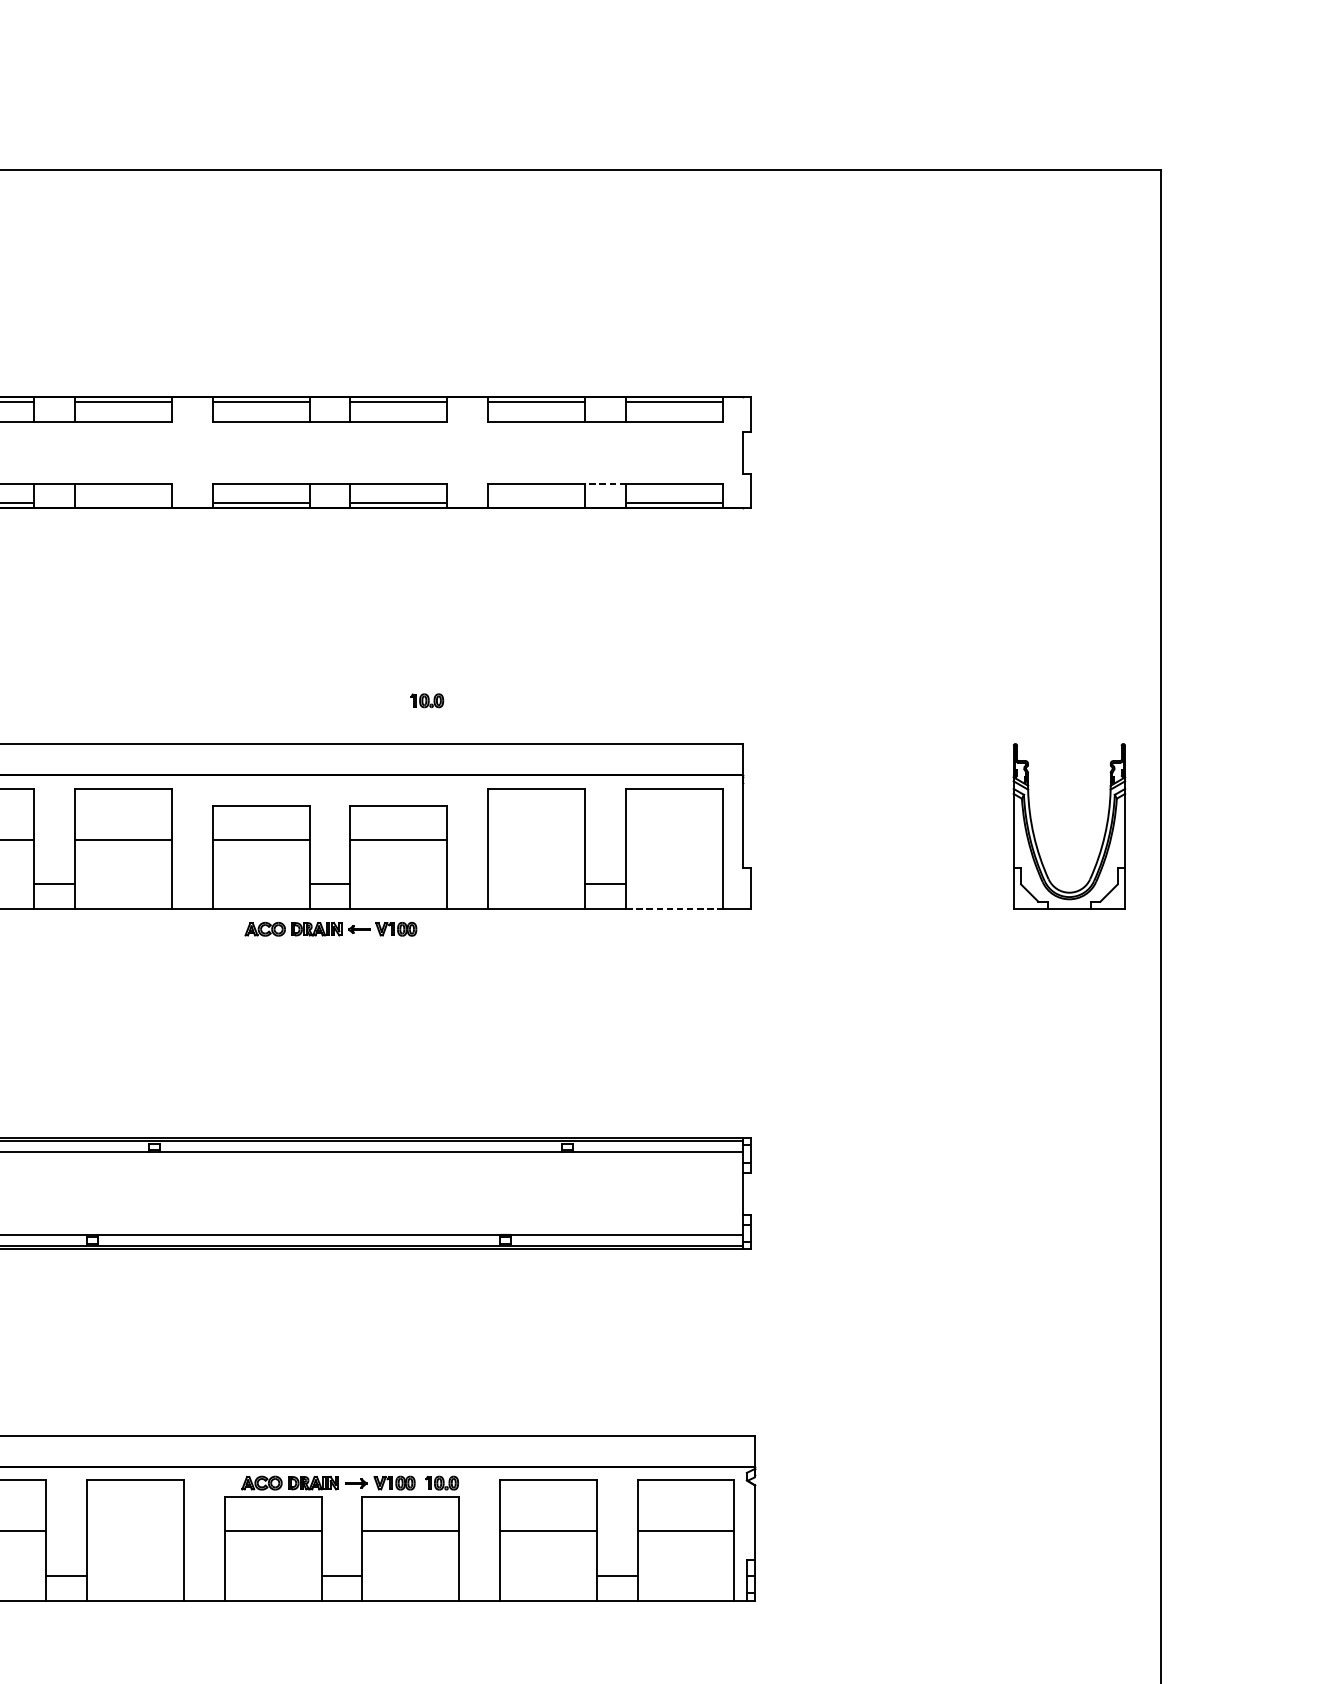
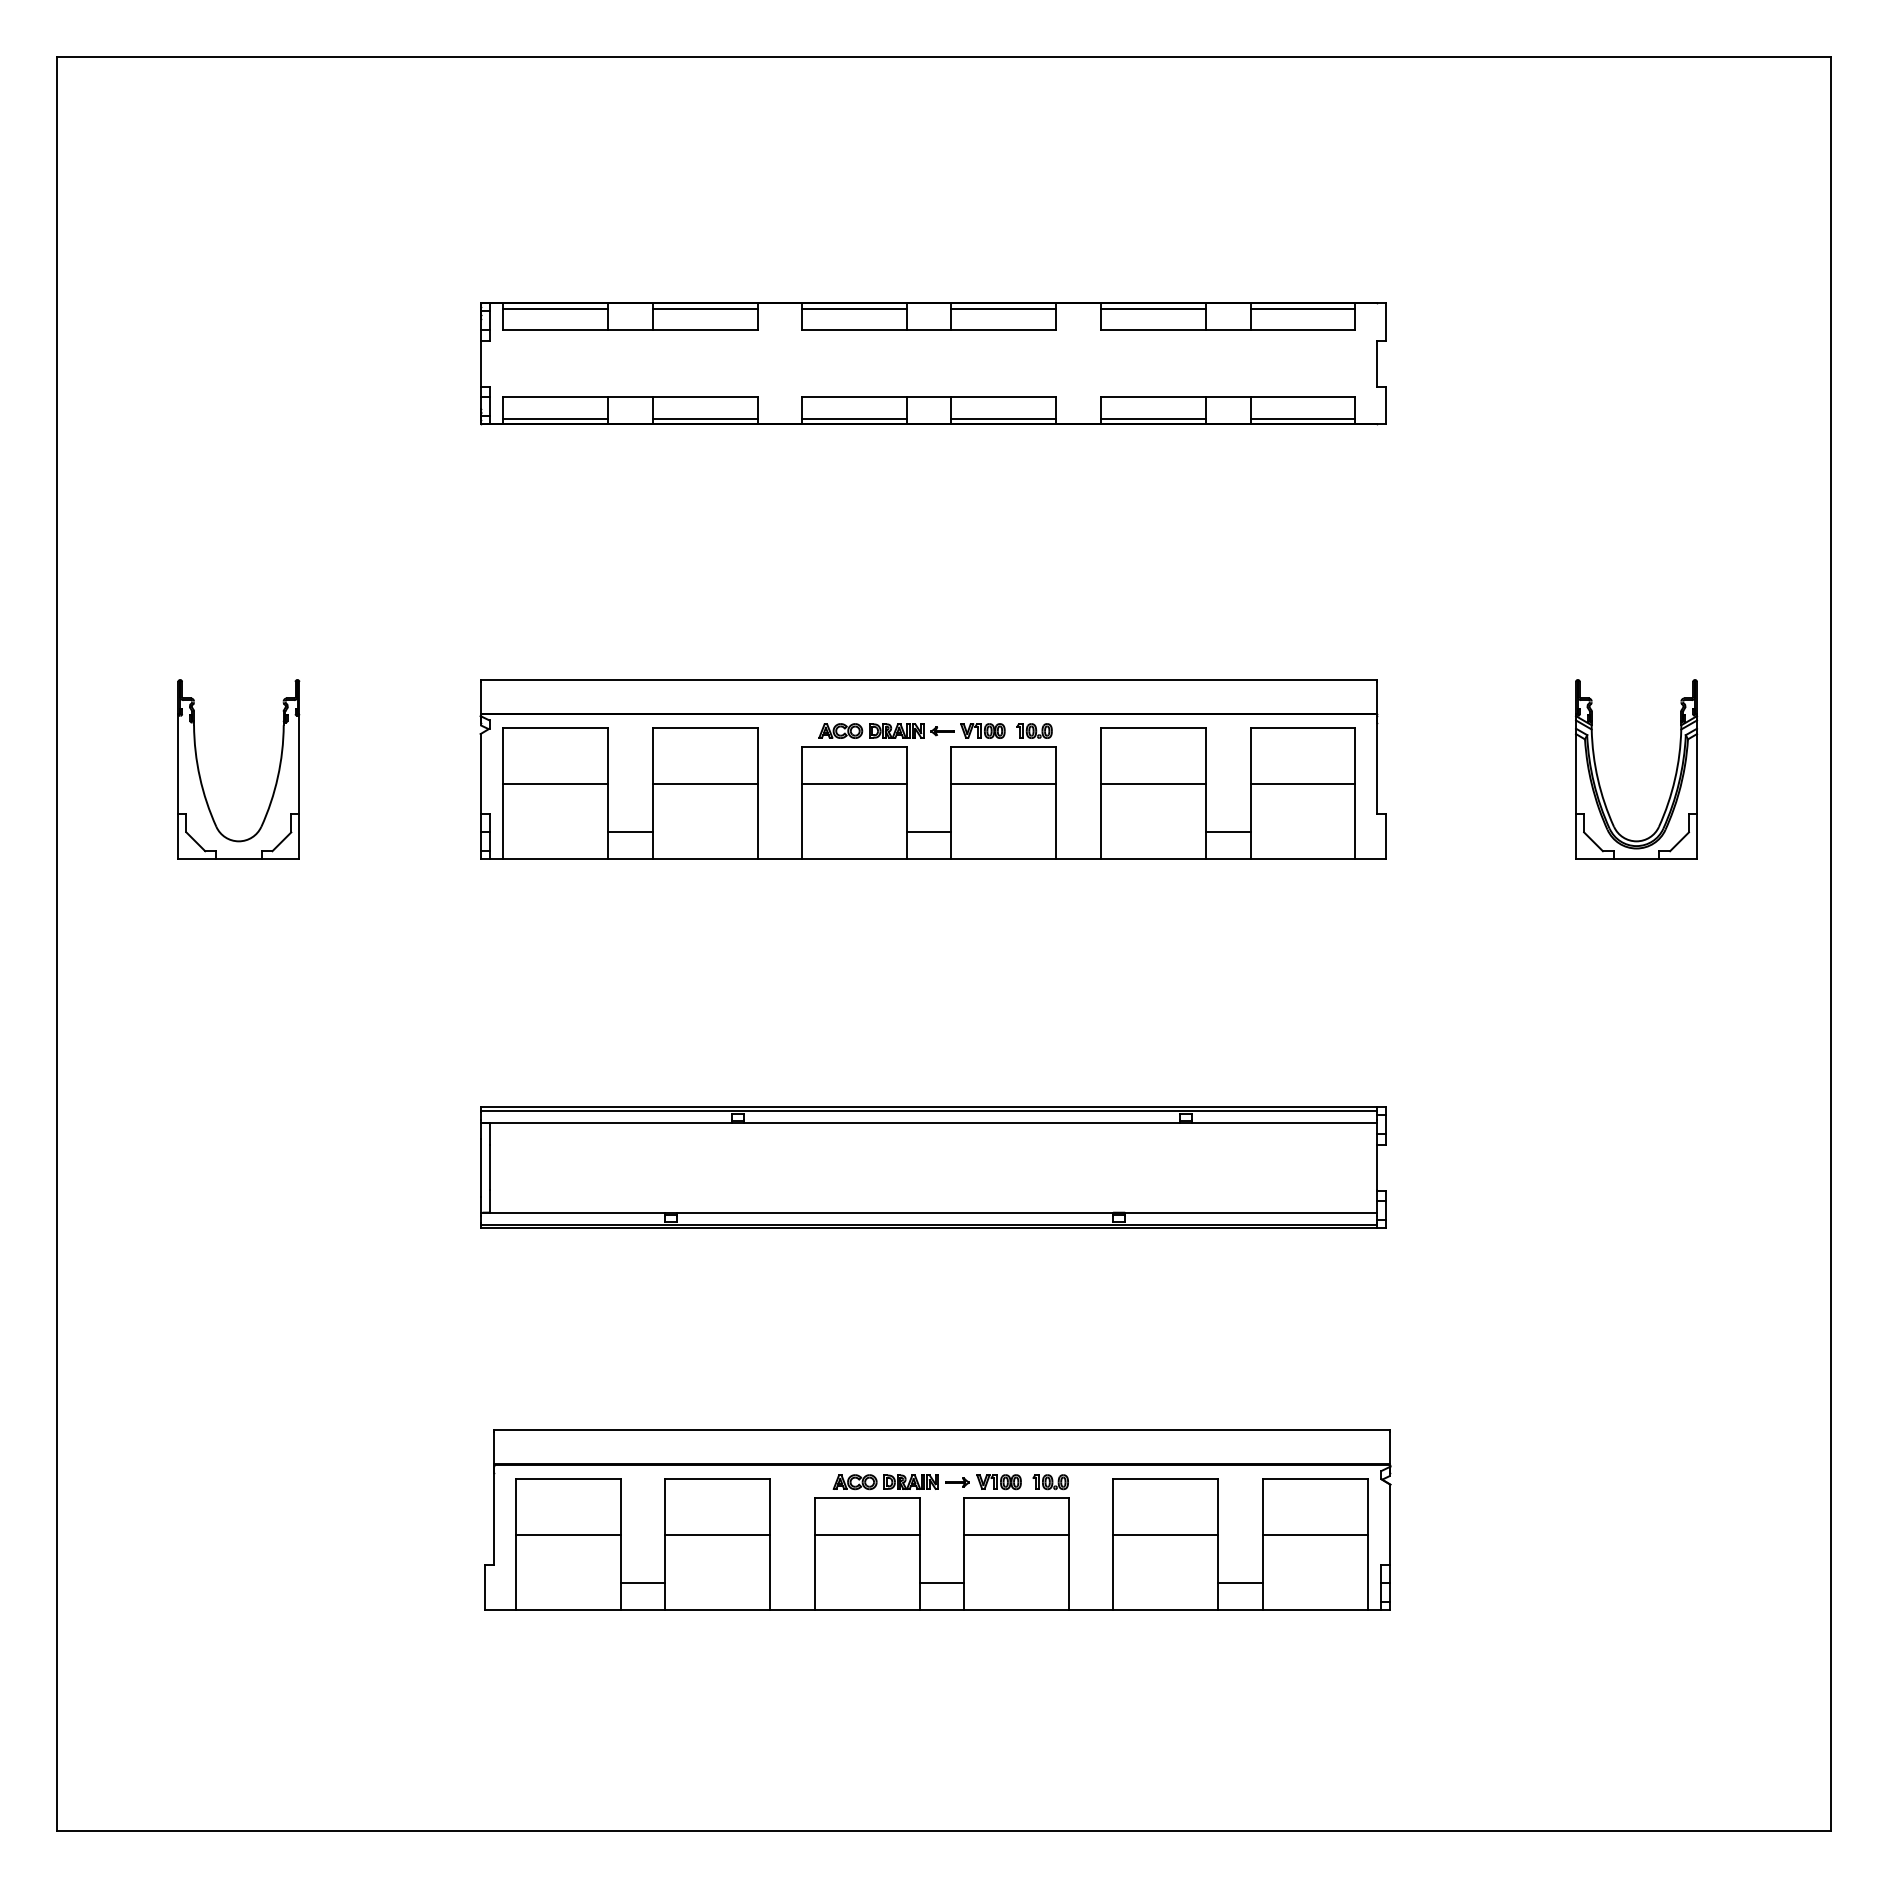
line: (605, 483) -> (1227, 397), dashed -> solid
line: (123, 503) -> (704, 418), added
line: (535, 503) -> (1152, 418), added
part: (427, 700) -> (1034, 730), moved
part: (1034, 832) -> (1598, 775), moved
line: (535, 840) -> (1152, 784), added
line: (674, 840) -> (1302, 784), added
line: (675, 909) -> (1303, 859), dashed -> solid
part: (330, 928) -> (911, 730), moved
line: (135, 1531) -> (717, 1534), added

